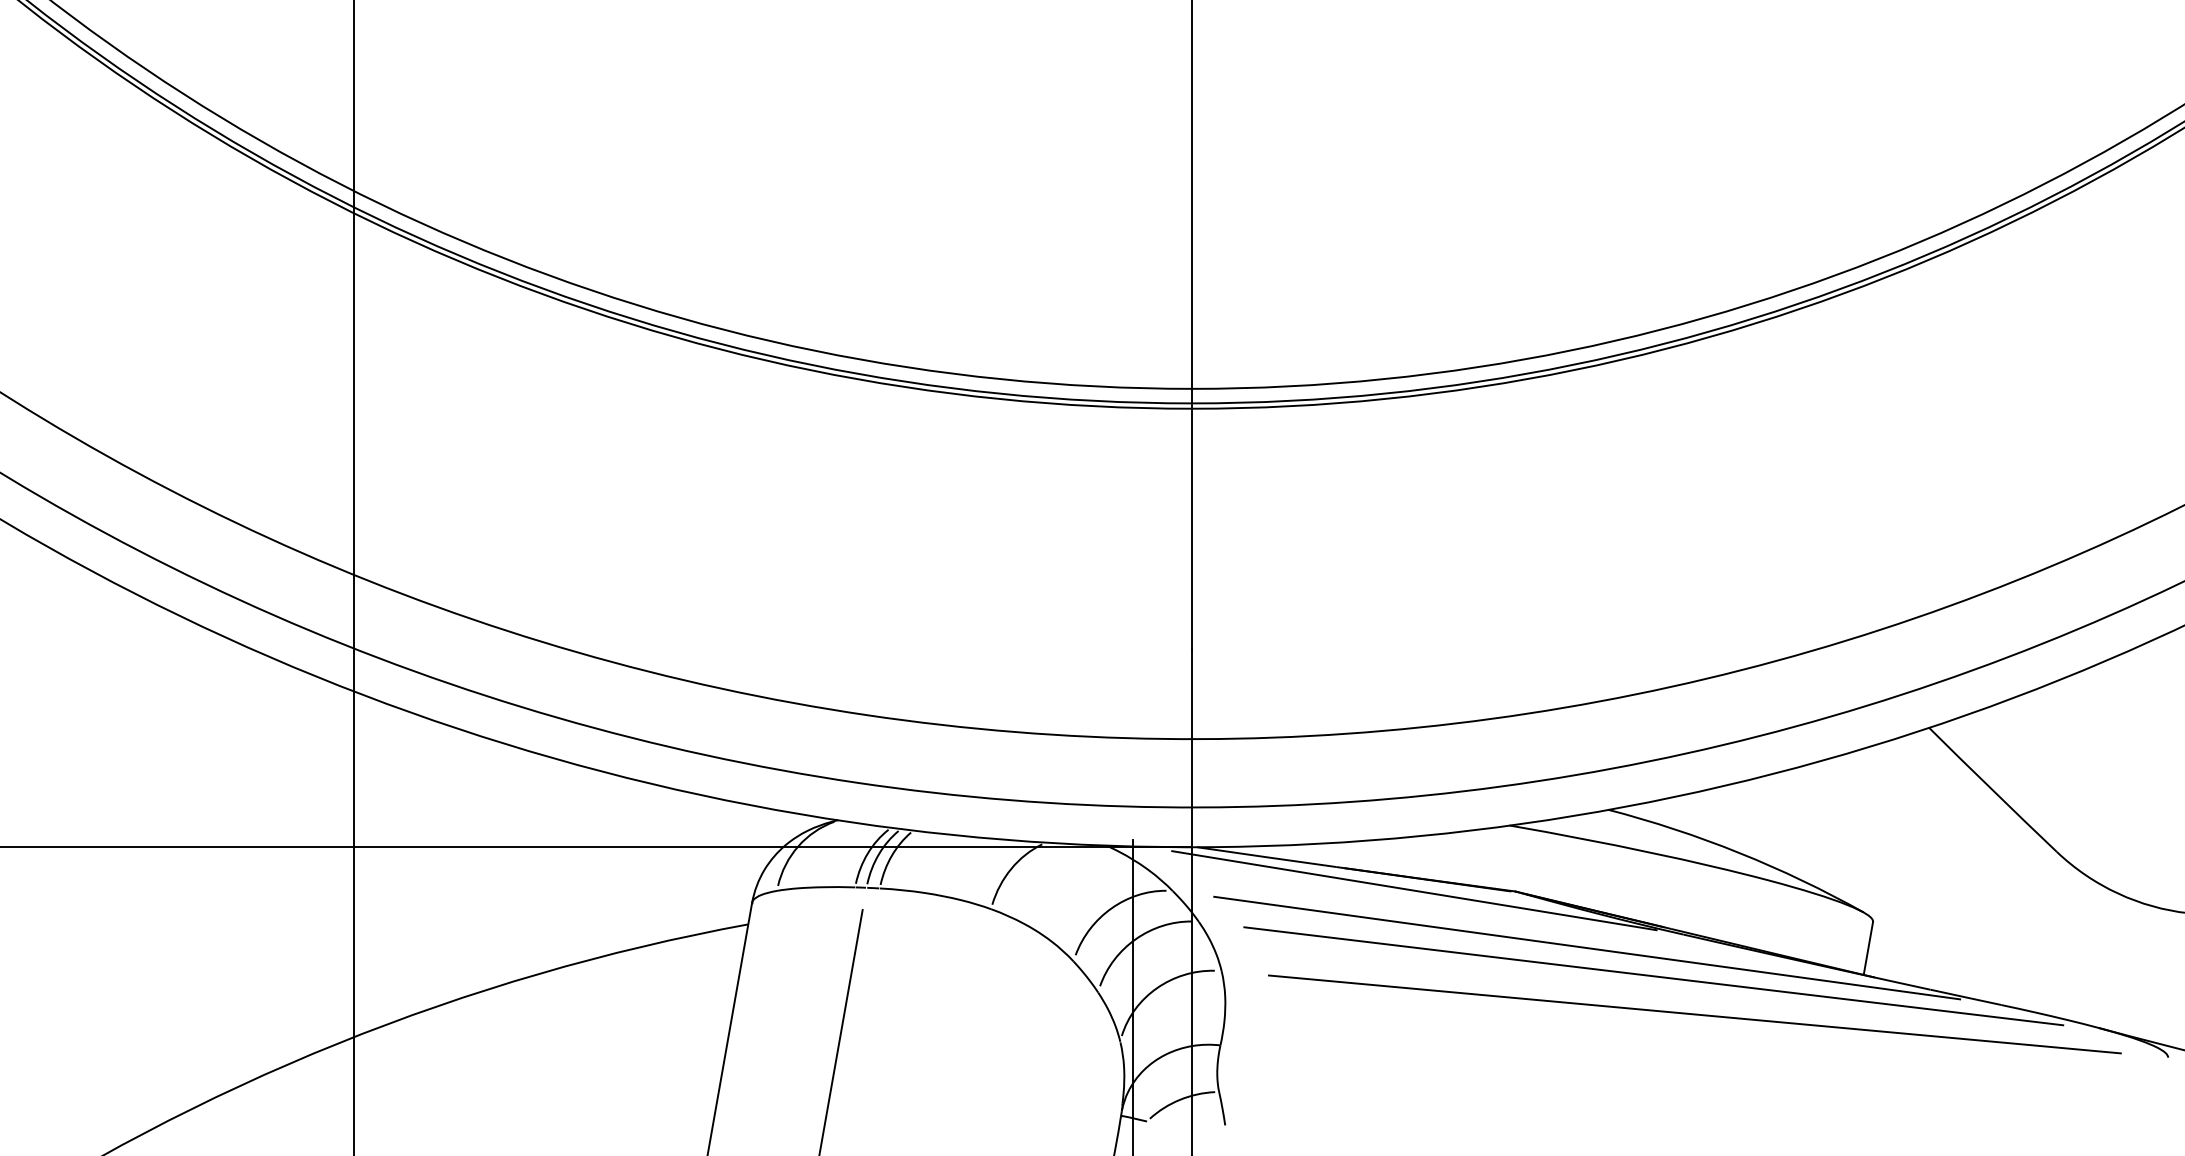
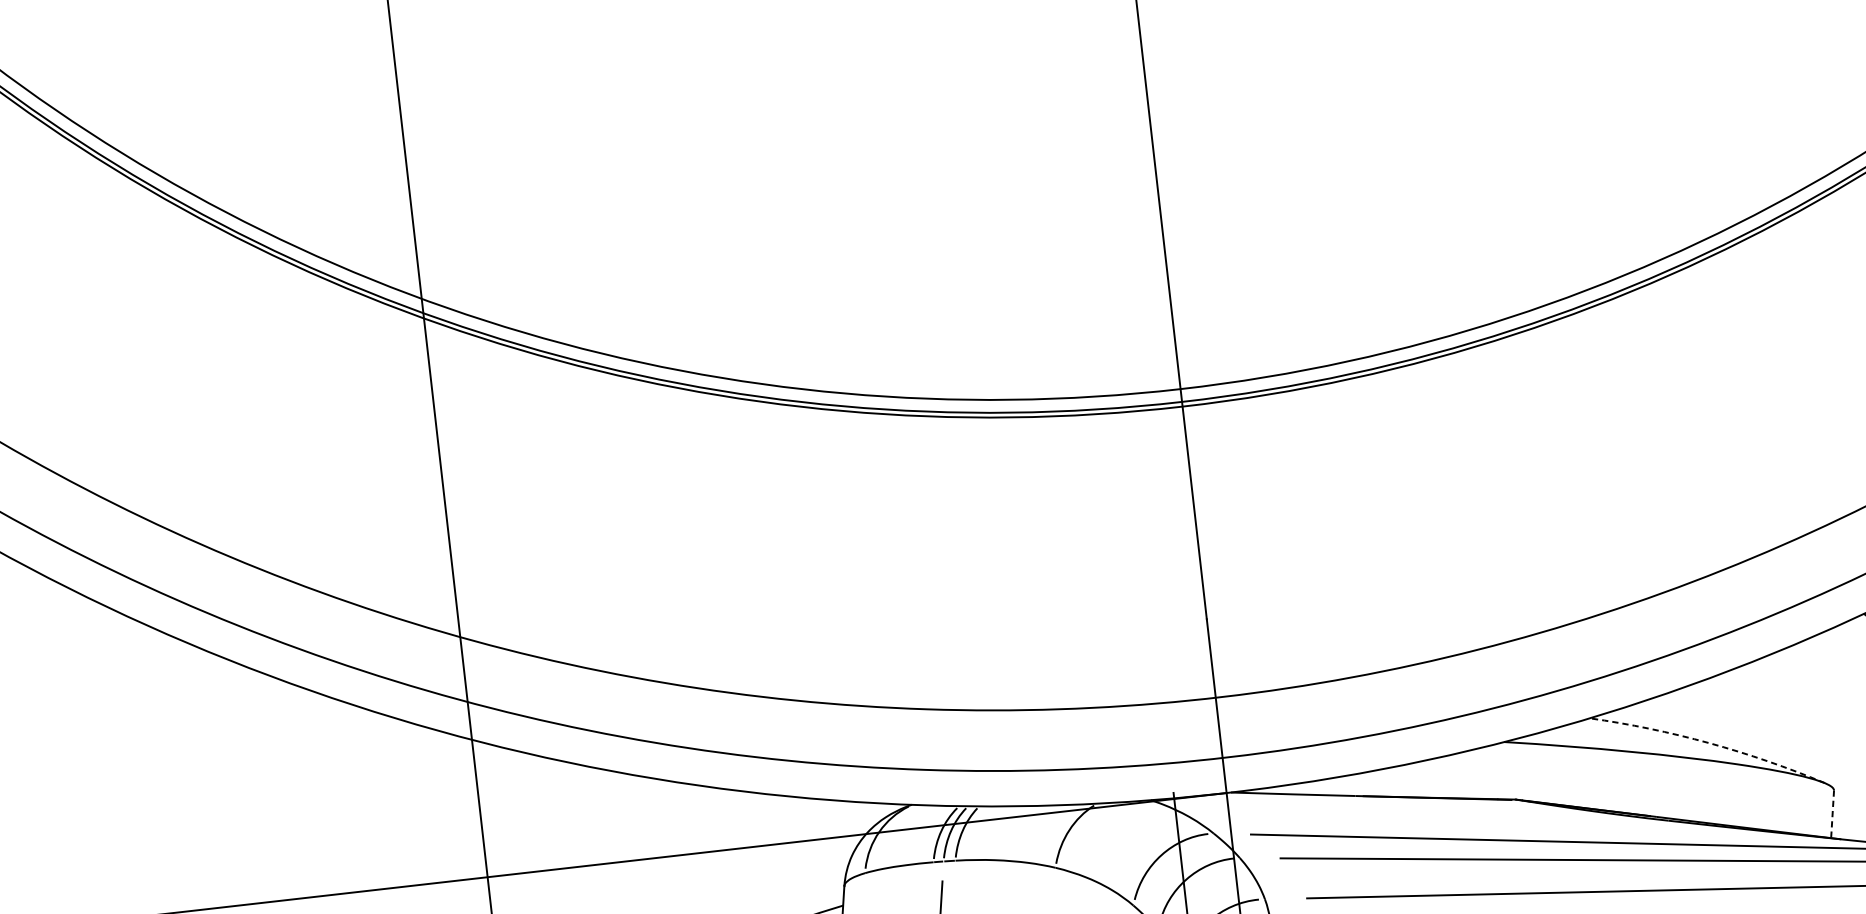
arc: (1739, 852) -> (1709, 742), solid -> dashed
line: (1414, 890) -> (1426, 808), removed
line: (1868, 948) -> (1832, 814), solid -> dashed

